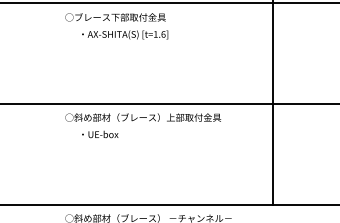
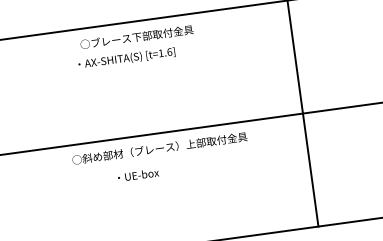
text: (115, 17) -> (136, 37), moved
text: (100, 134) -> (138, 175), moved

